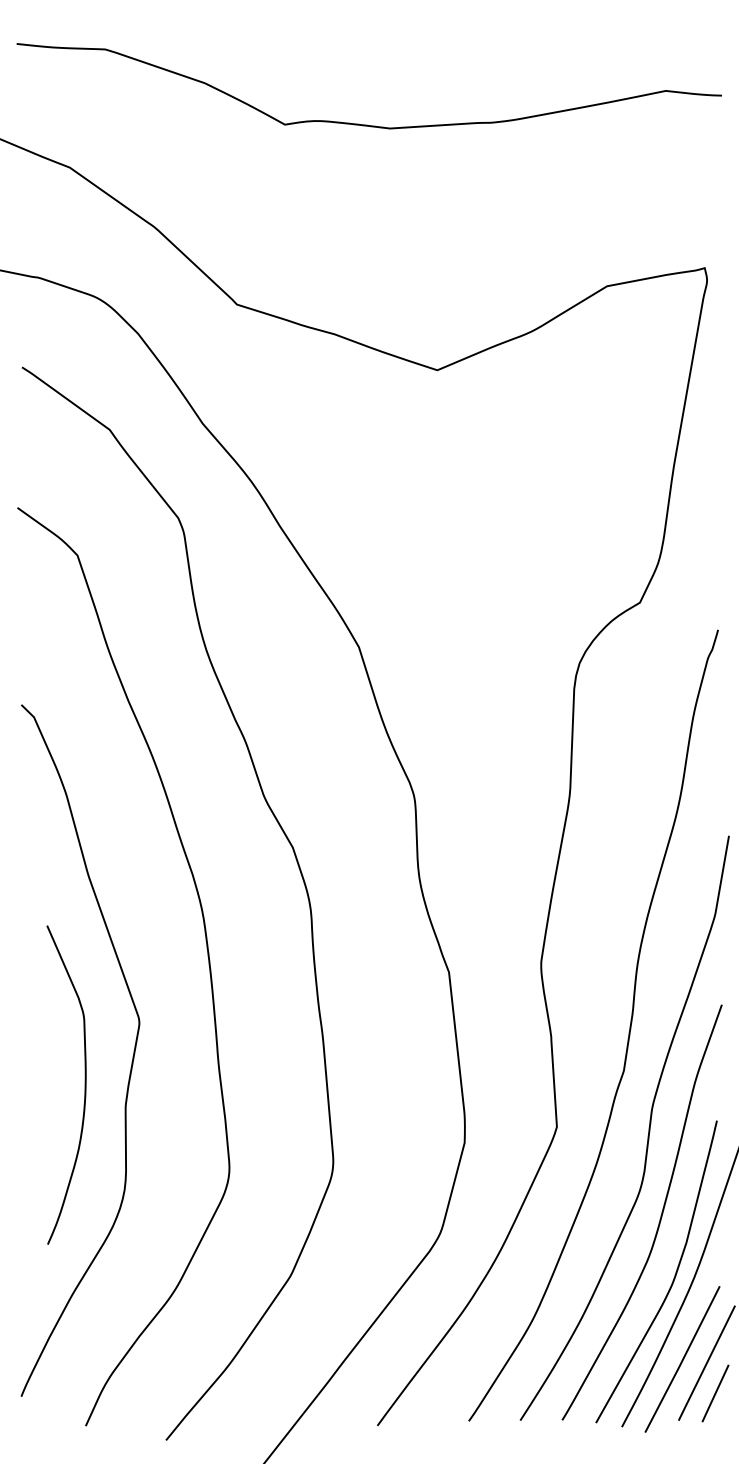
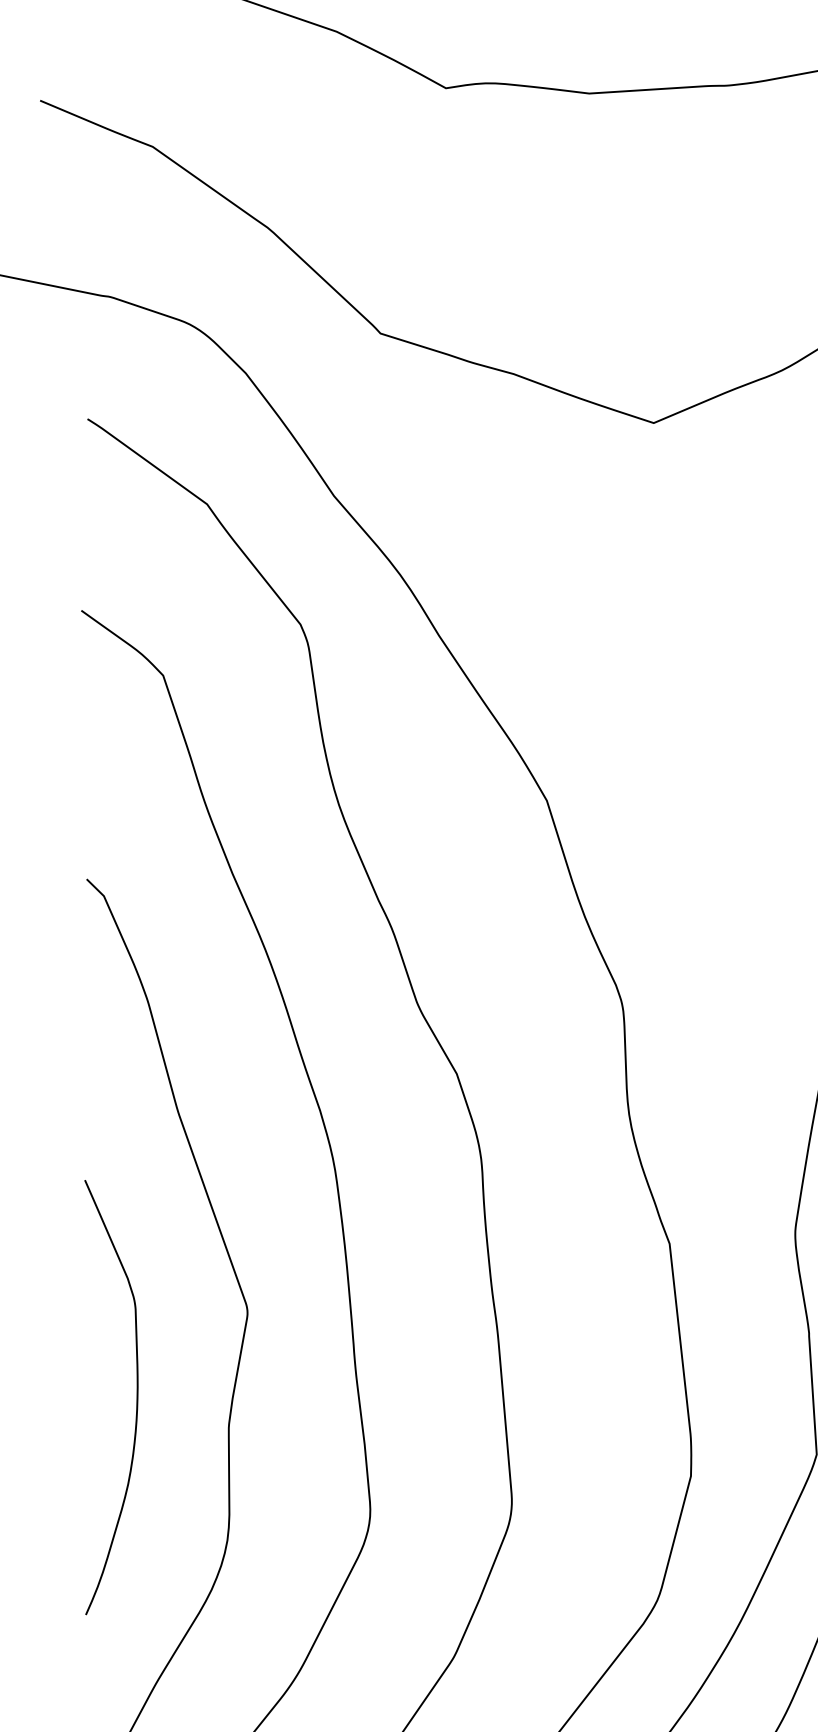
curve: (84, 1084) -> (135, 1396), moved

